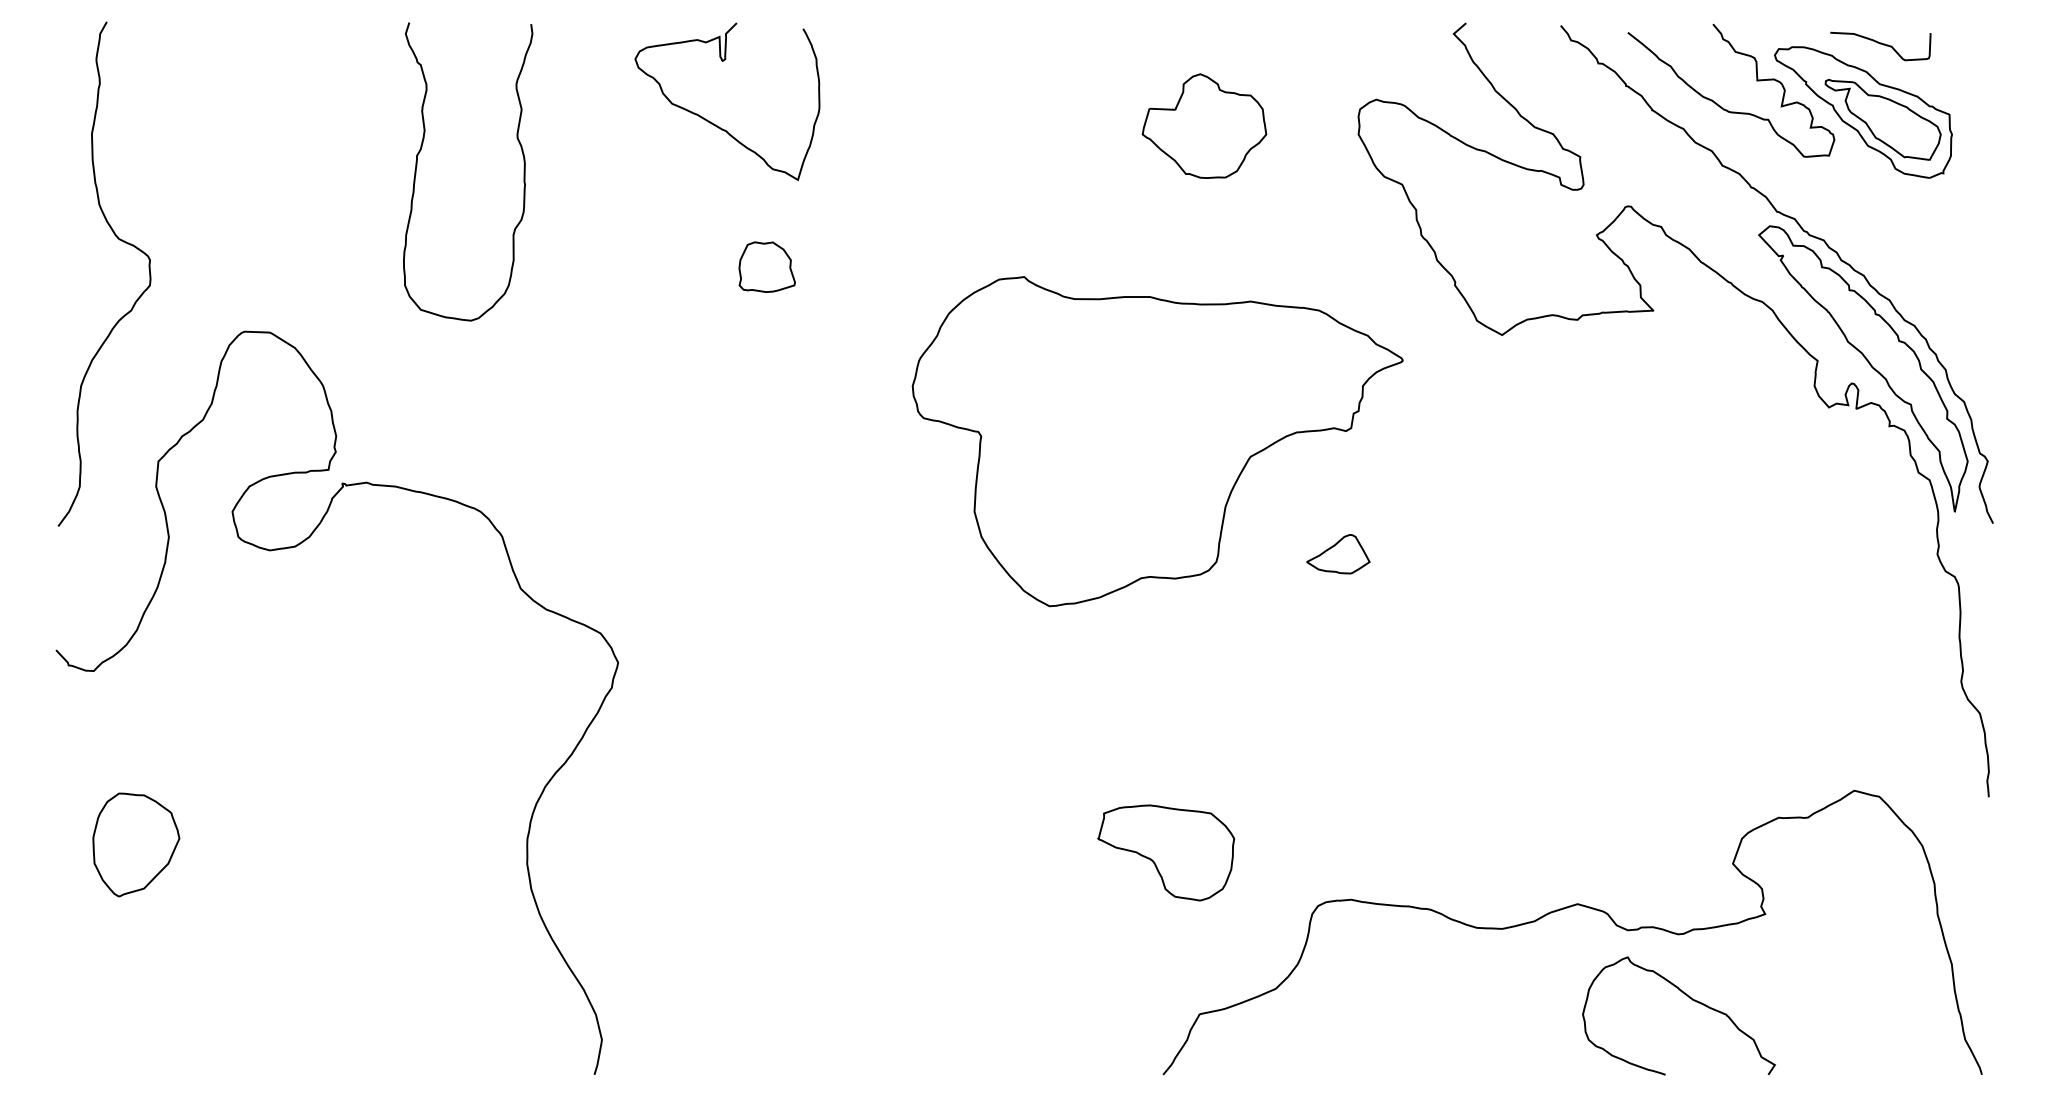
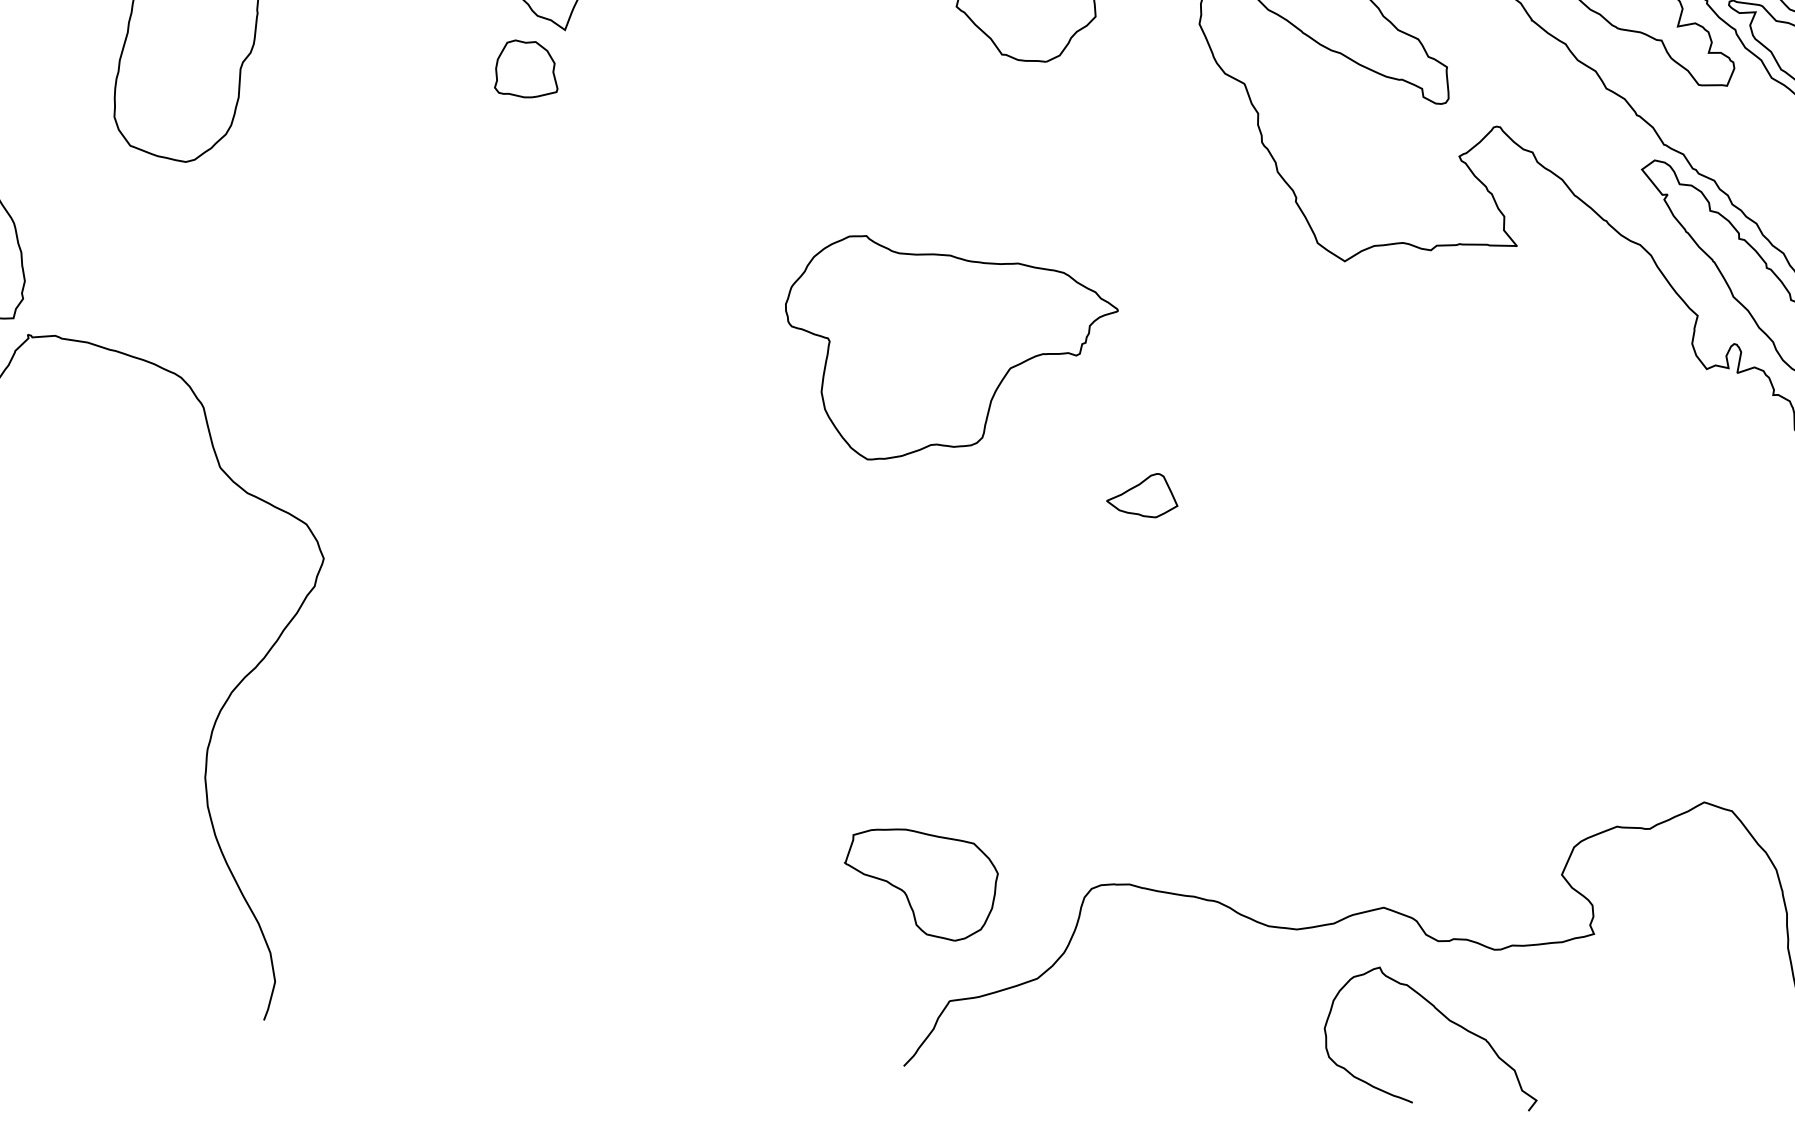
part: (766, 266) -> (526, 68), moved
part: (1157, 441) -> (948, 353), size x0.6
part: (1166, 852) -> (920, 883), moved
curve: (1689, 998) -> (1445, 1018), moved

